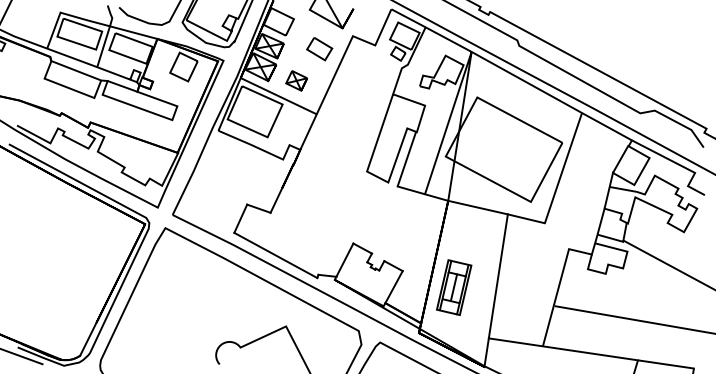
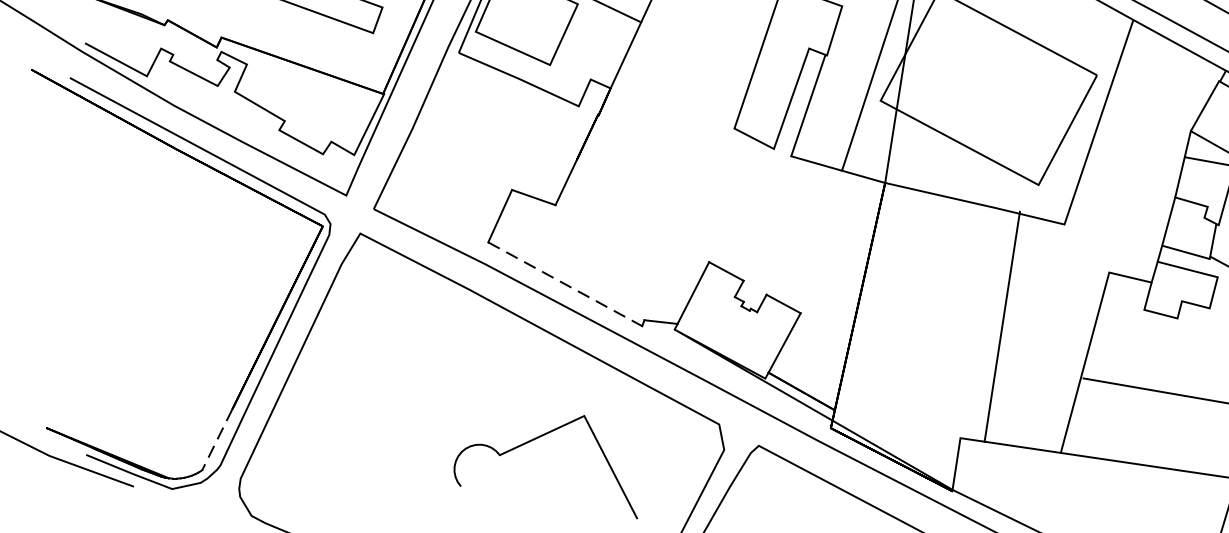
line: (276, 255) -> (566, 284), solid -> dashed
line: (497, 276) -> (1000, 327), moved
part: (454, 287) -> (896, 343), removed
line: (88, 339) -> (217, 440), solid -> dashed

